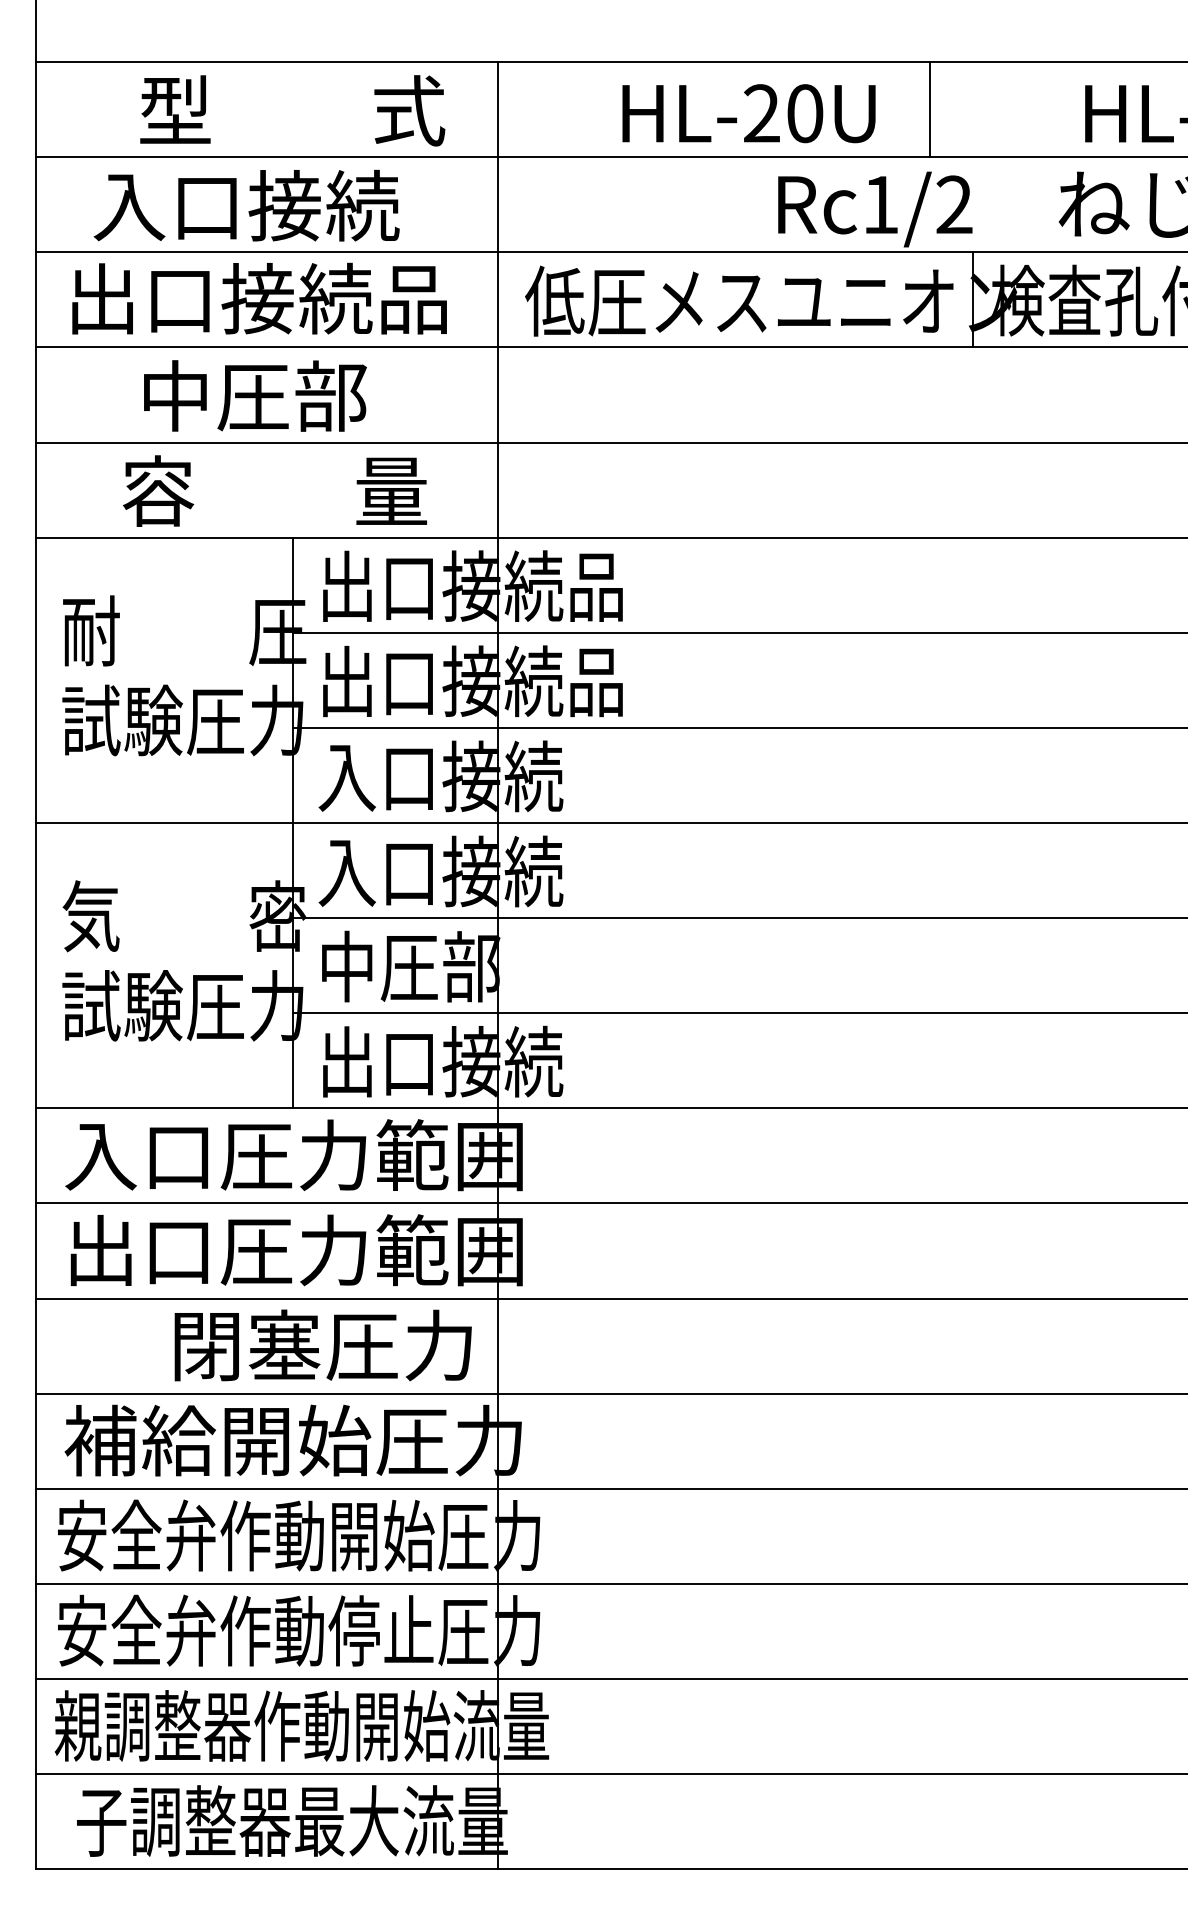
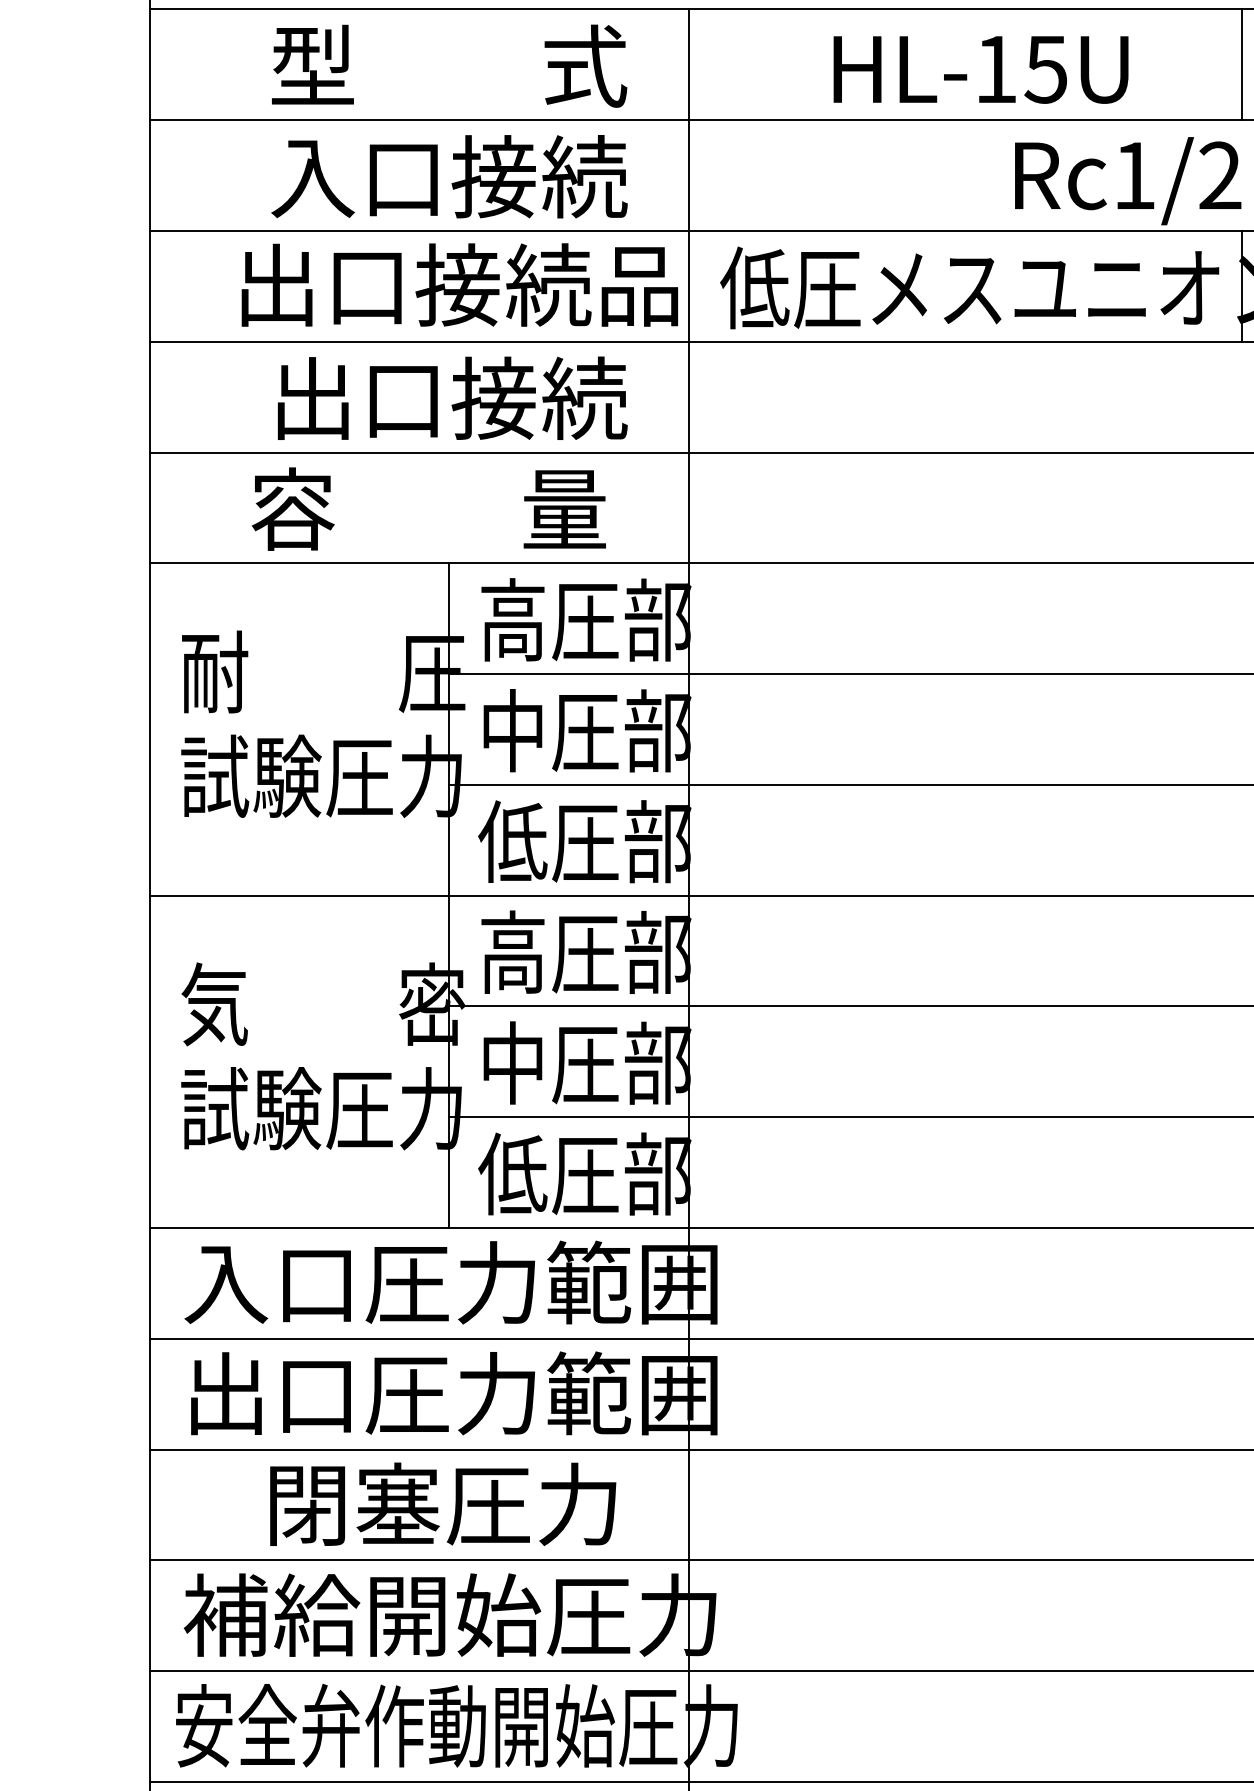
line: (930, 109) -> (1242, 64), moved
text: (783, 113) -> (1021, 69), HL-20U -> HL-15U
text: (246, 205) -> (449, 176), moved
text: (259, 298) -> (459, 284), moved
text: (294, 395) -> (451, 397), 中圧部 -> 出口接続
text: (471, 585) -> (657, 619), 出口接続品 -> 高圧部
text: (472, 681) -> (658, 730), 出口接続品 -> 中圧部
text: (440, 776) -> (621, 841), 入口接続 -> 低圧部
text: (440, 871) -> (621, 952), 入口接続 -> 高圧部
text: (440, 1061) -> (621, 1173), 出口接続 -> 低圧部
text: (322, 1345) -> (442, 1504), moved

